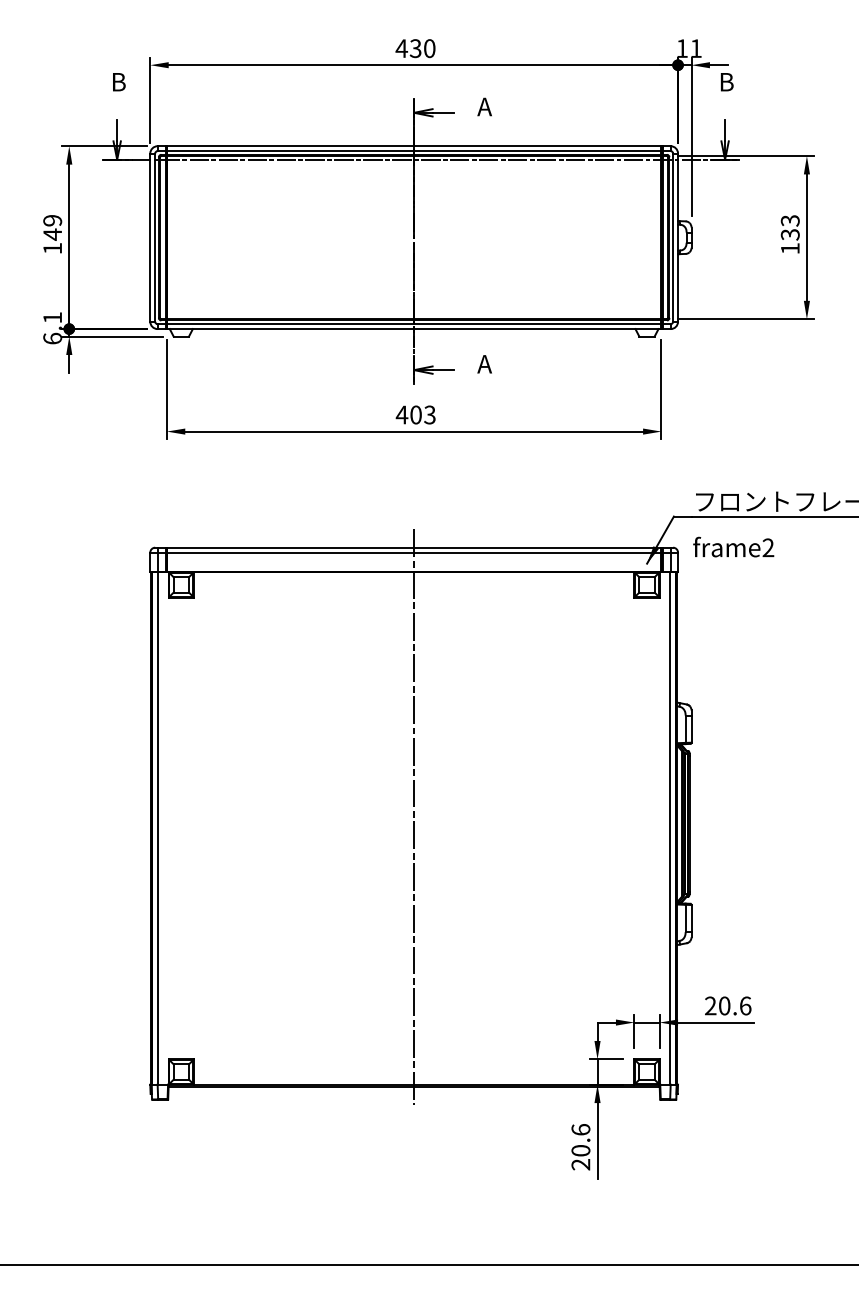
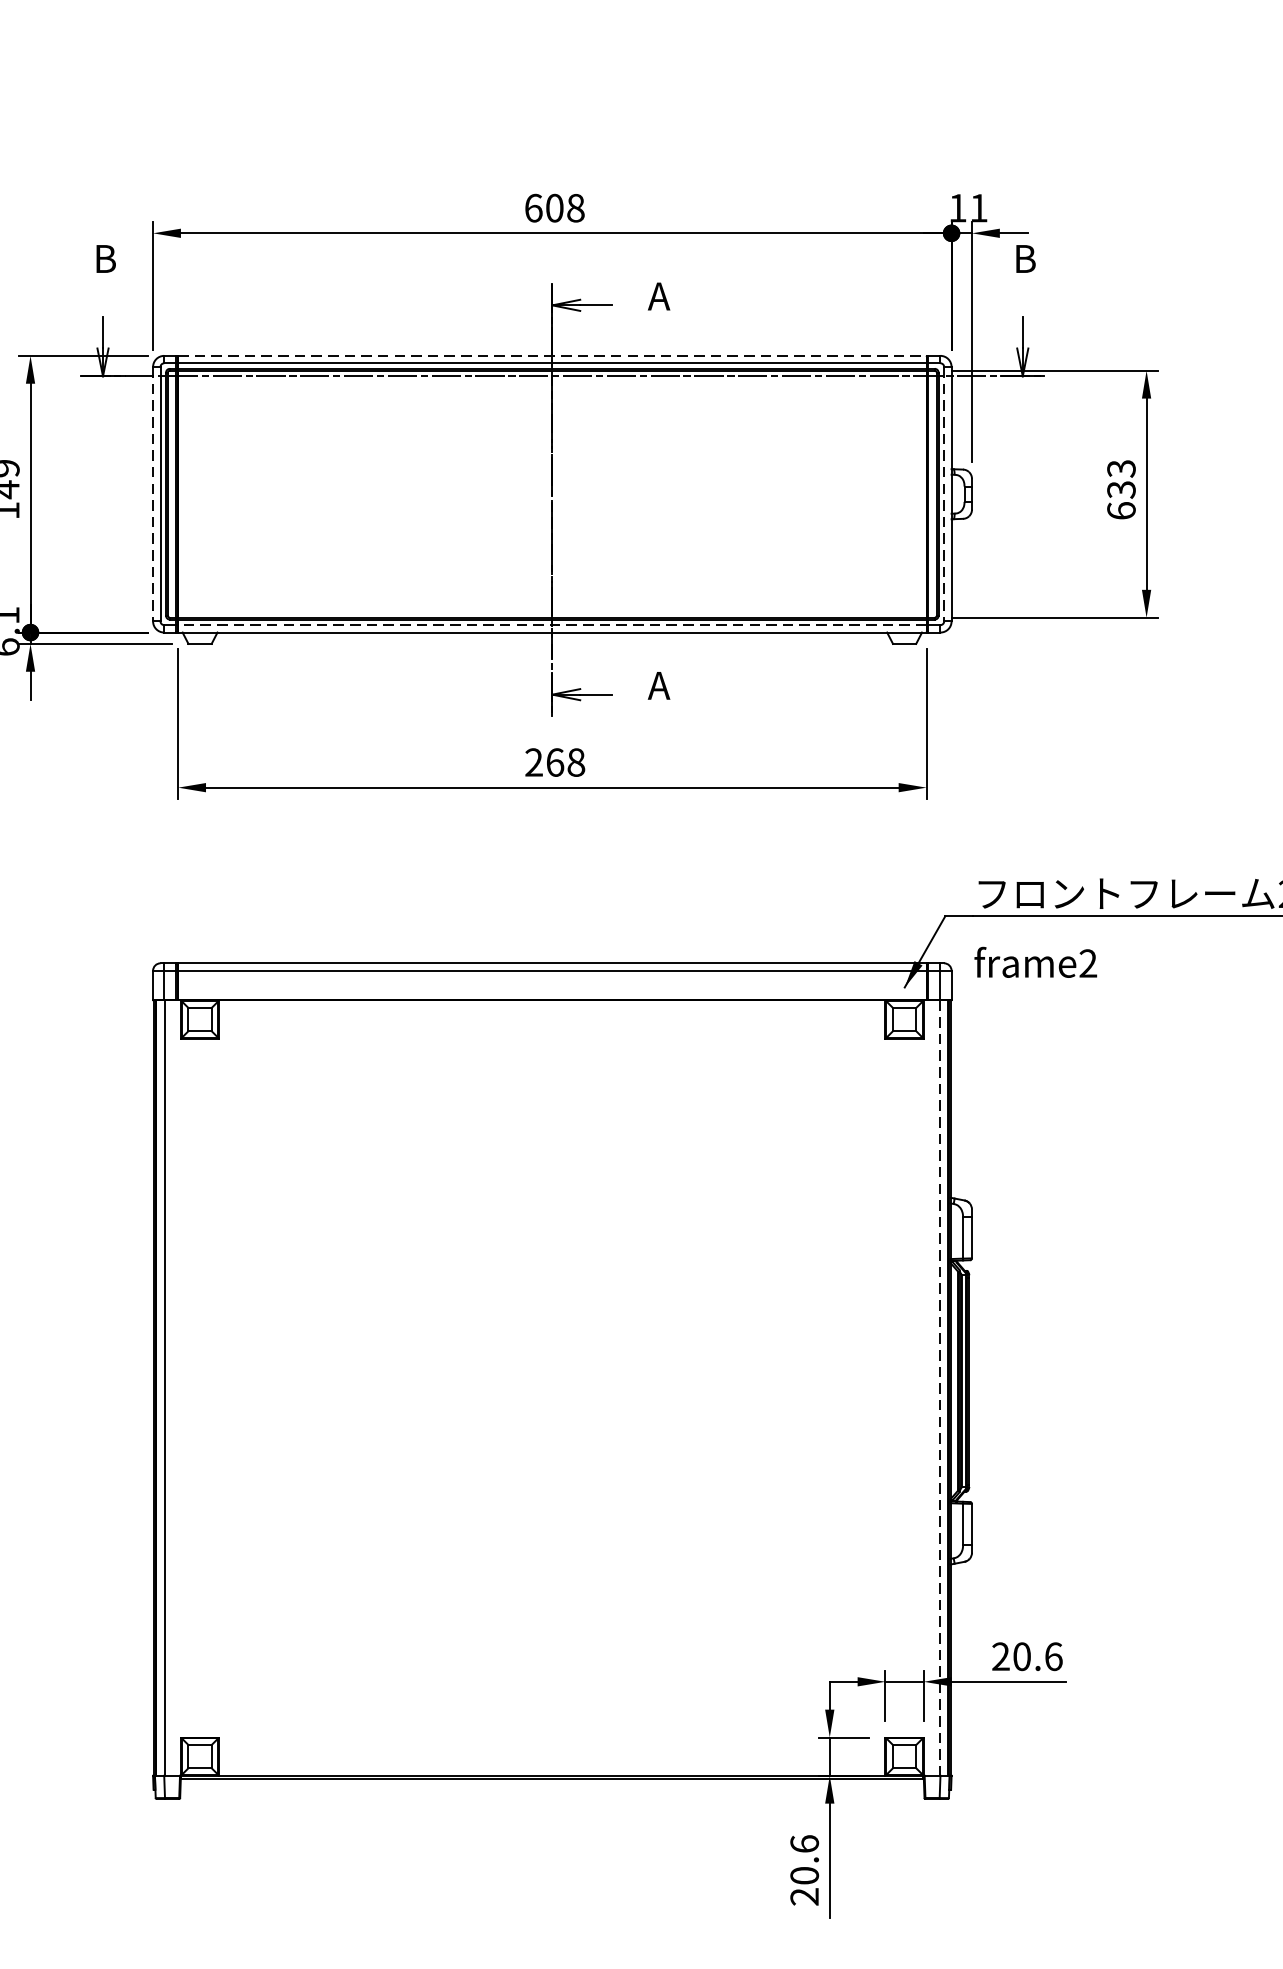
text: (415, 48) -> (554, 208), 430 -> 608
line: (414, 146) -> (552, 356), solid -> dashed
line: (150, 238) -> (153, 495), solid -> dashed
line: (673, 238) -> (944, 495), solid -> dashed
text: (789, 248) -> (1120, 510), 133 -> 633
line: (413, 324) -> (551, 625), solid -> dashed
text: (415, 414) -> (554, 761), 403 -> 268
line: (414, 816) -> (552, 1370), removed
line: (670, 828) -> (940, 1388), solid -> dashed

